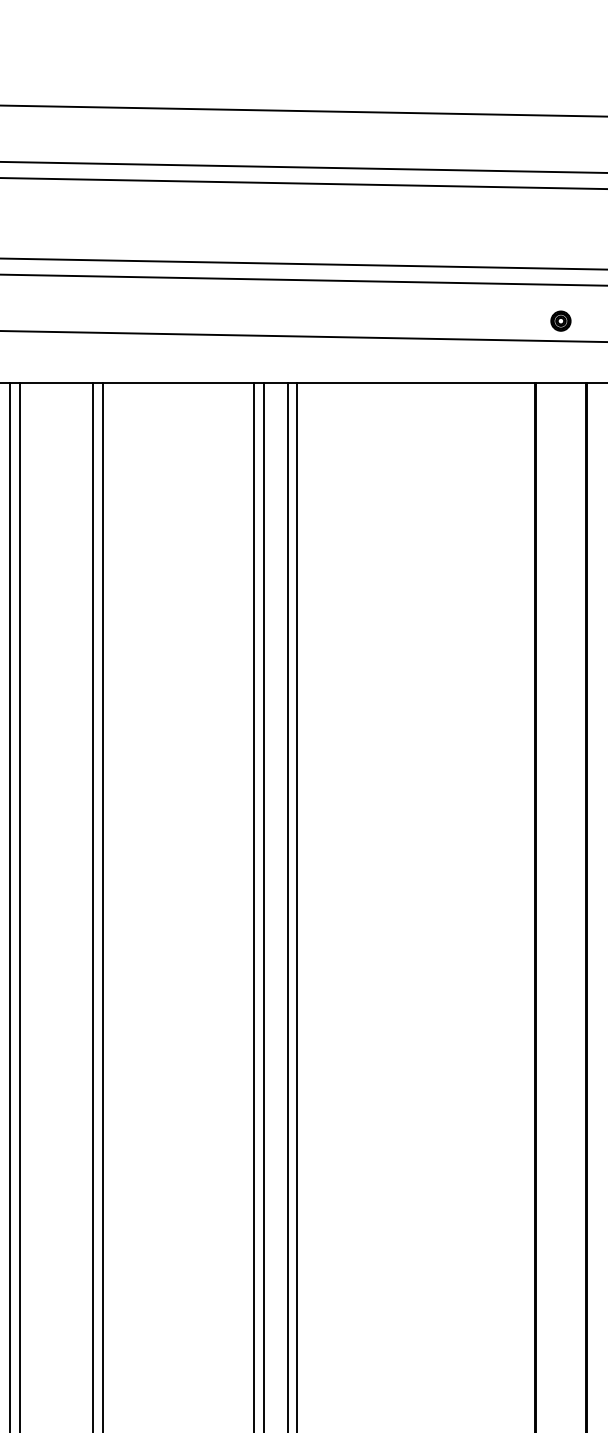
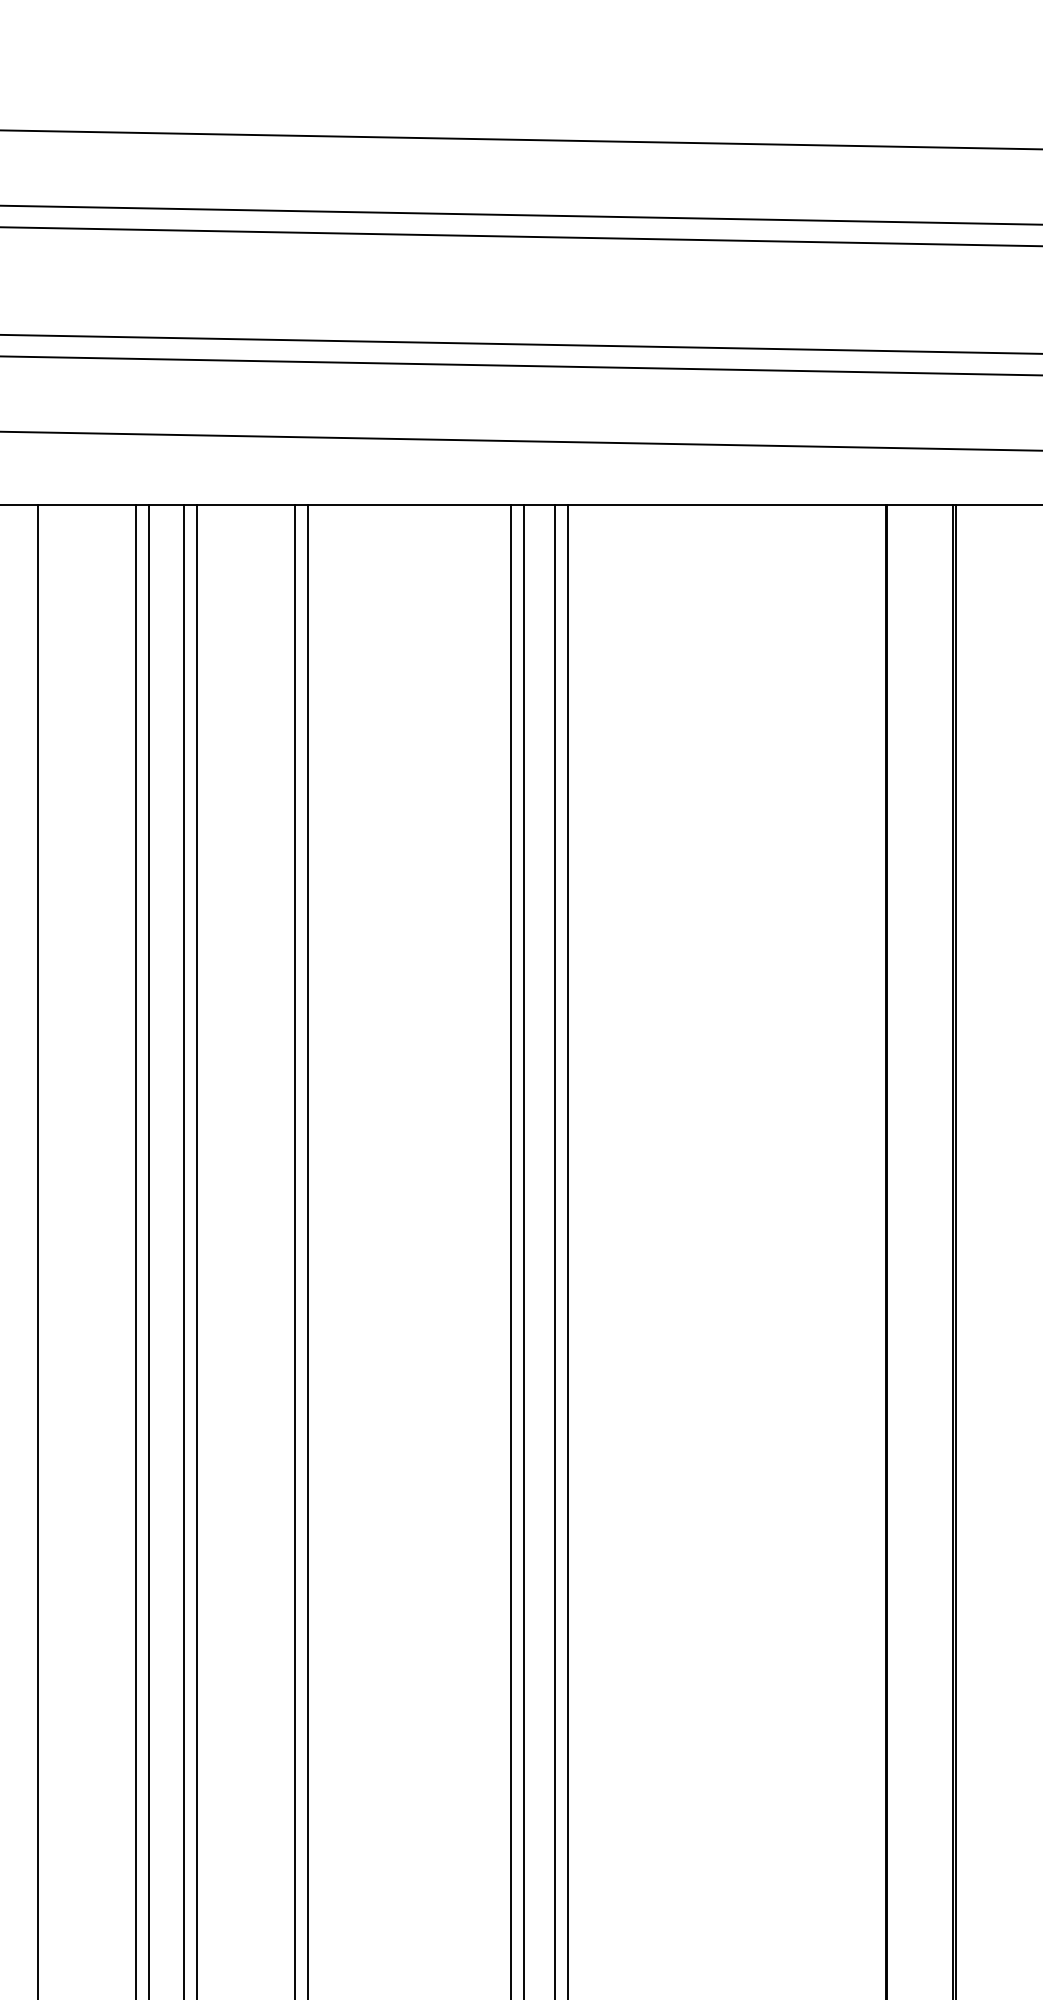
part: (560, 321) -> (920, 421), removed

